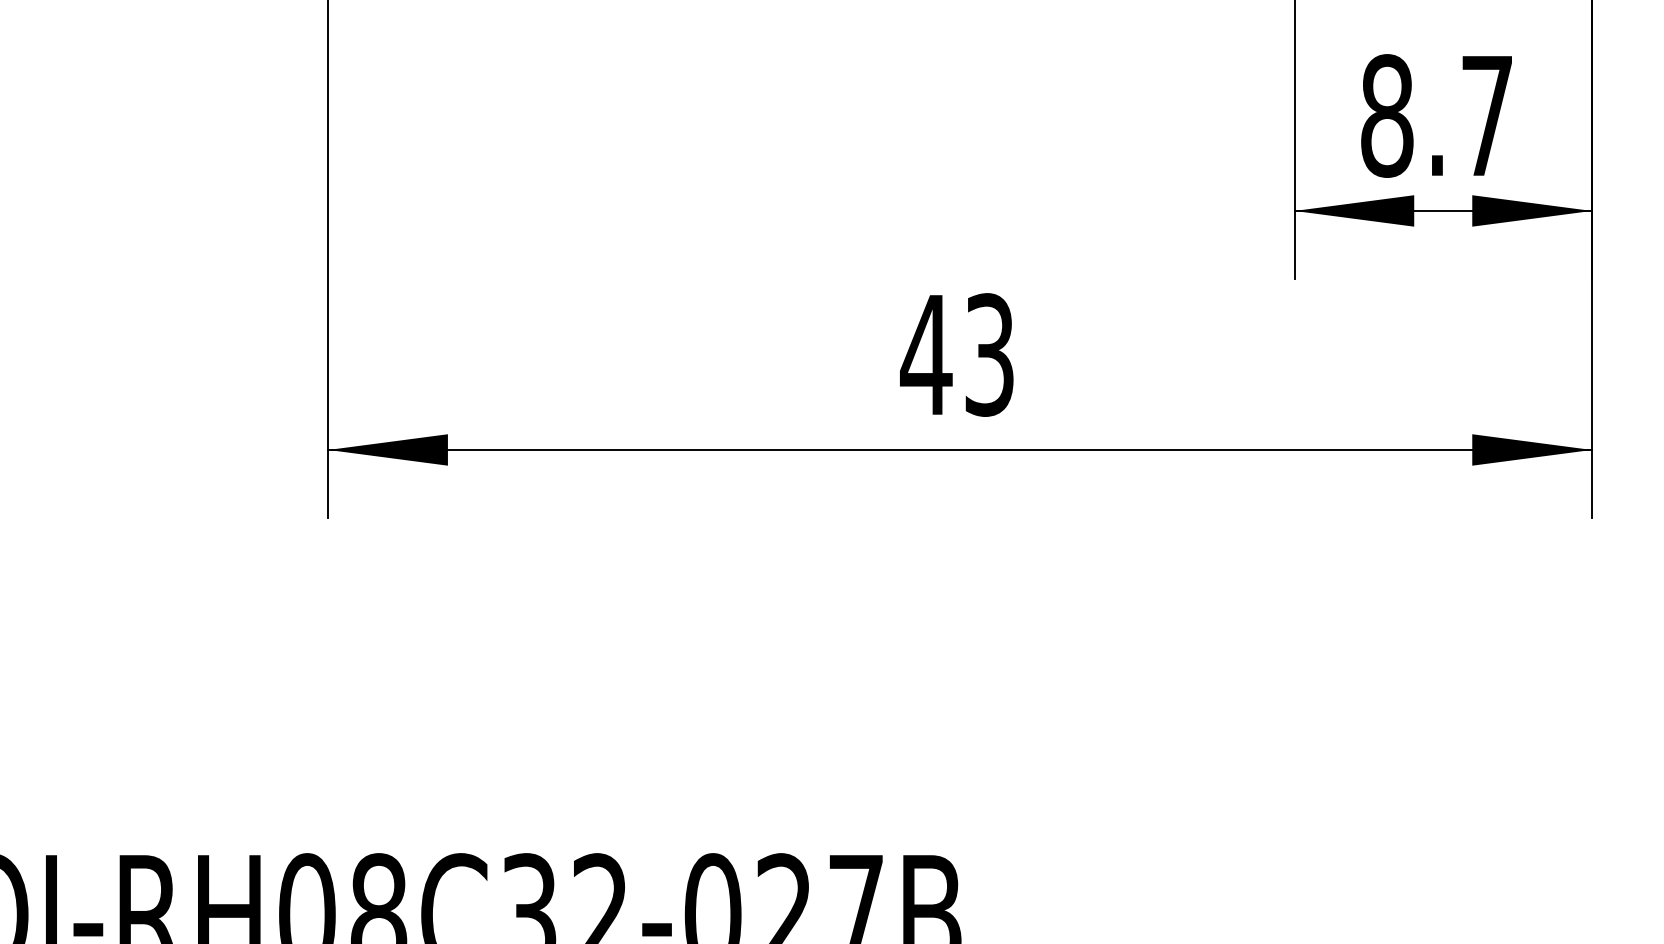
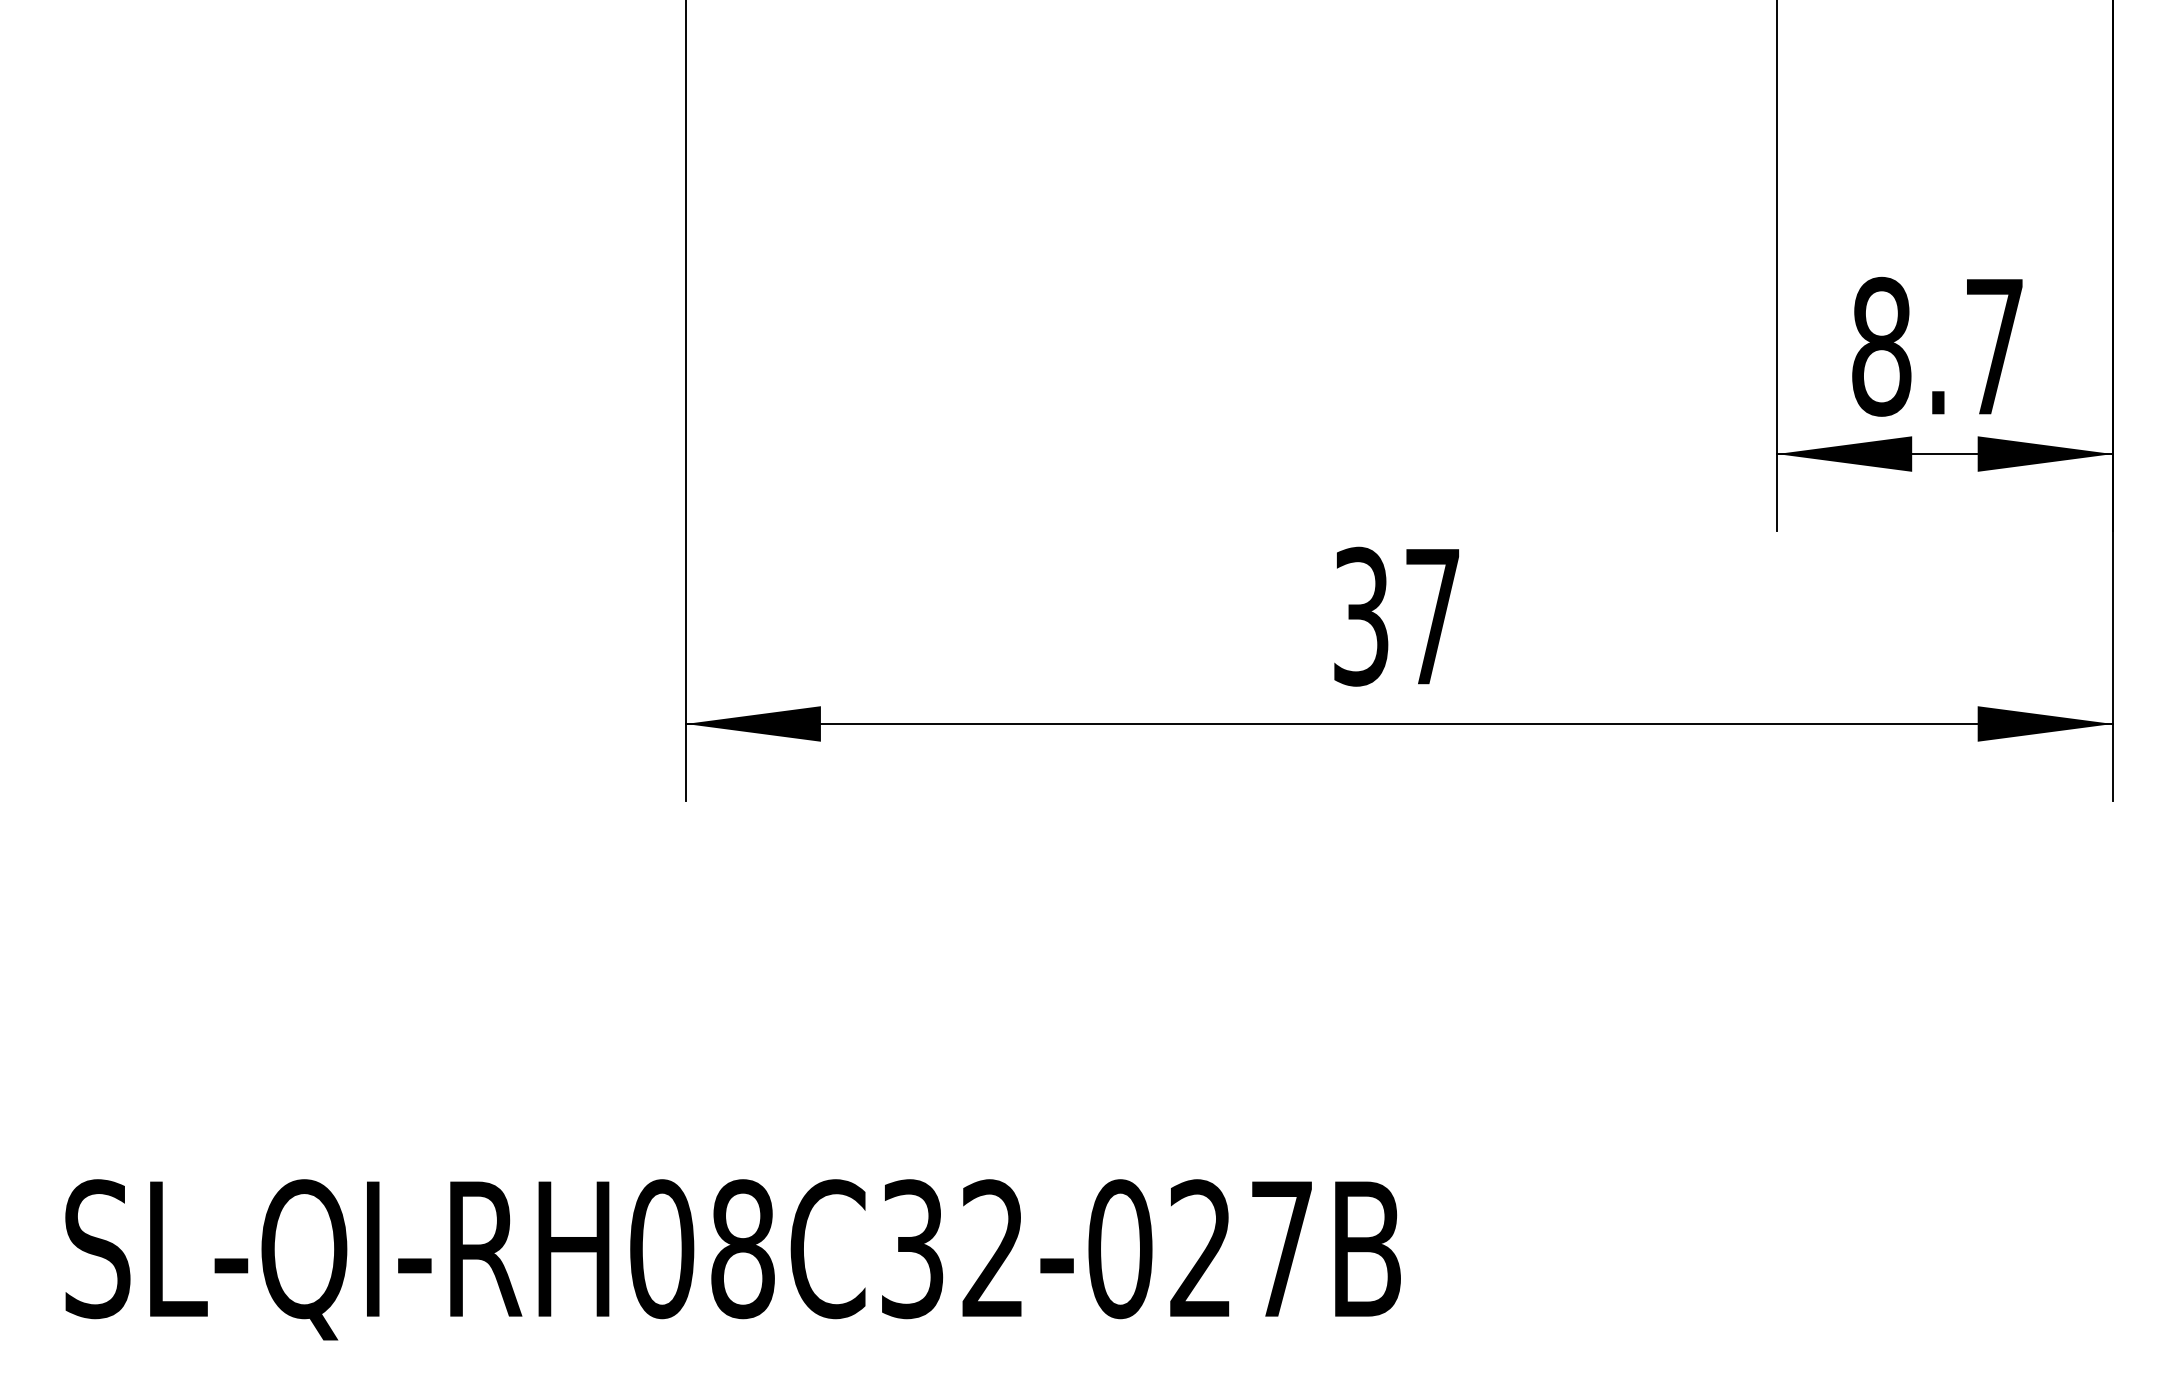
text: (956, 354) -> (1395, 616), 43 -> 37

